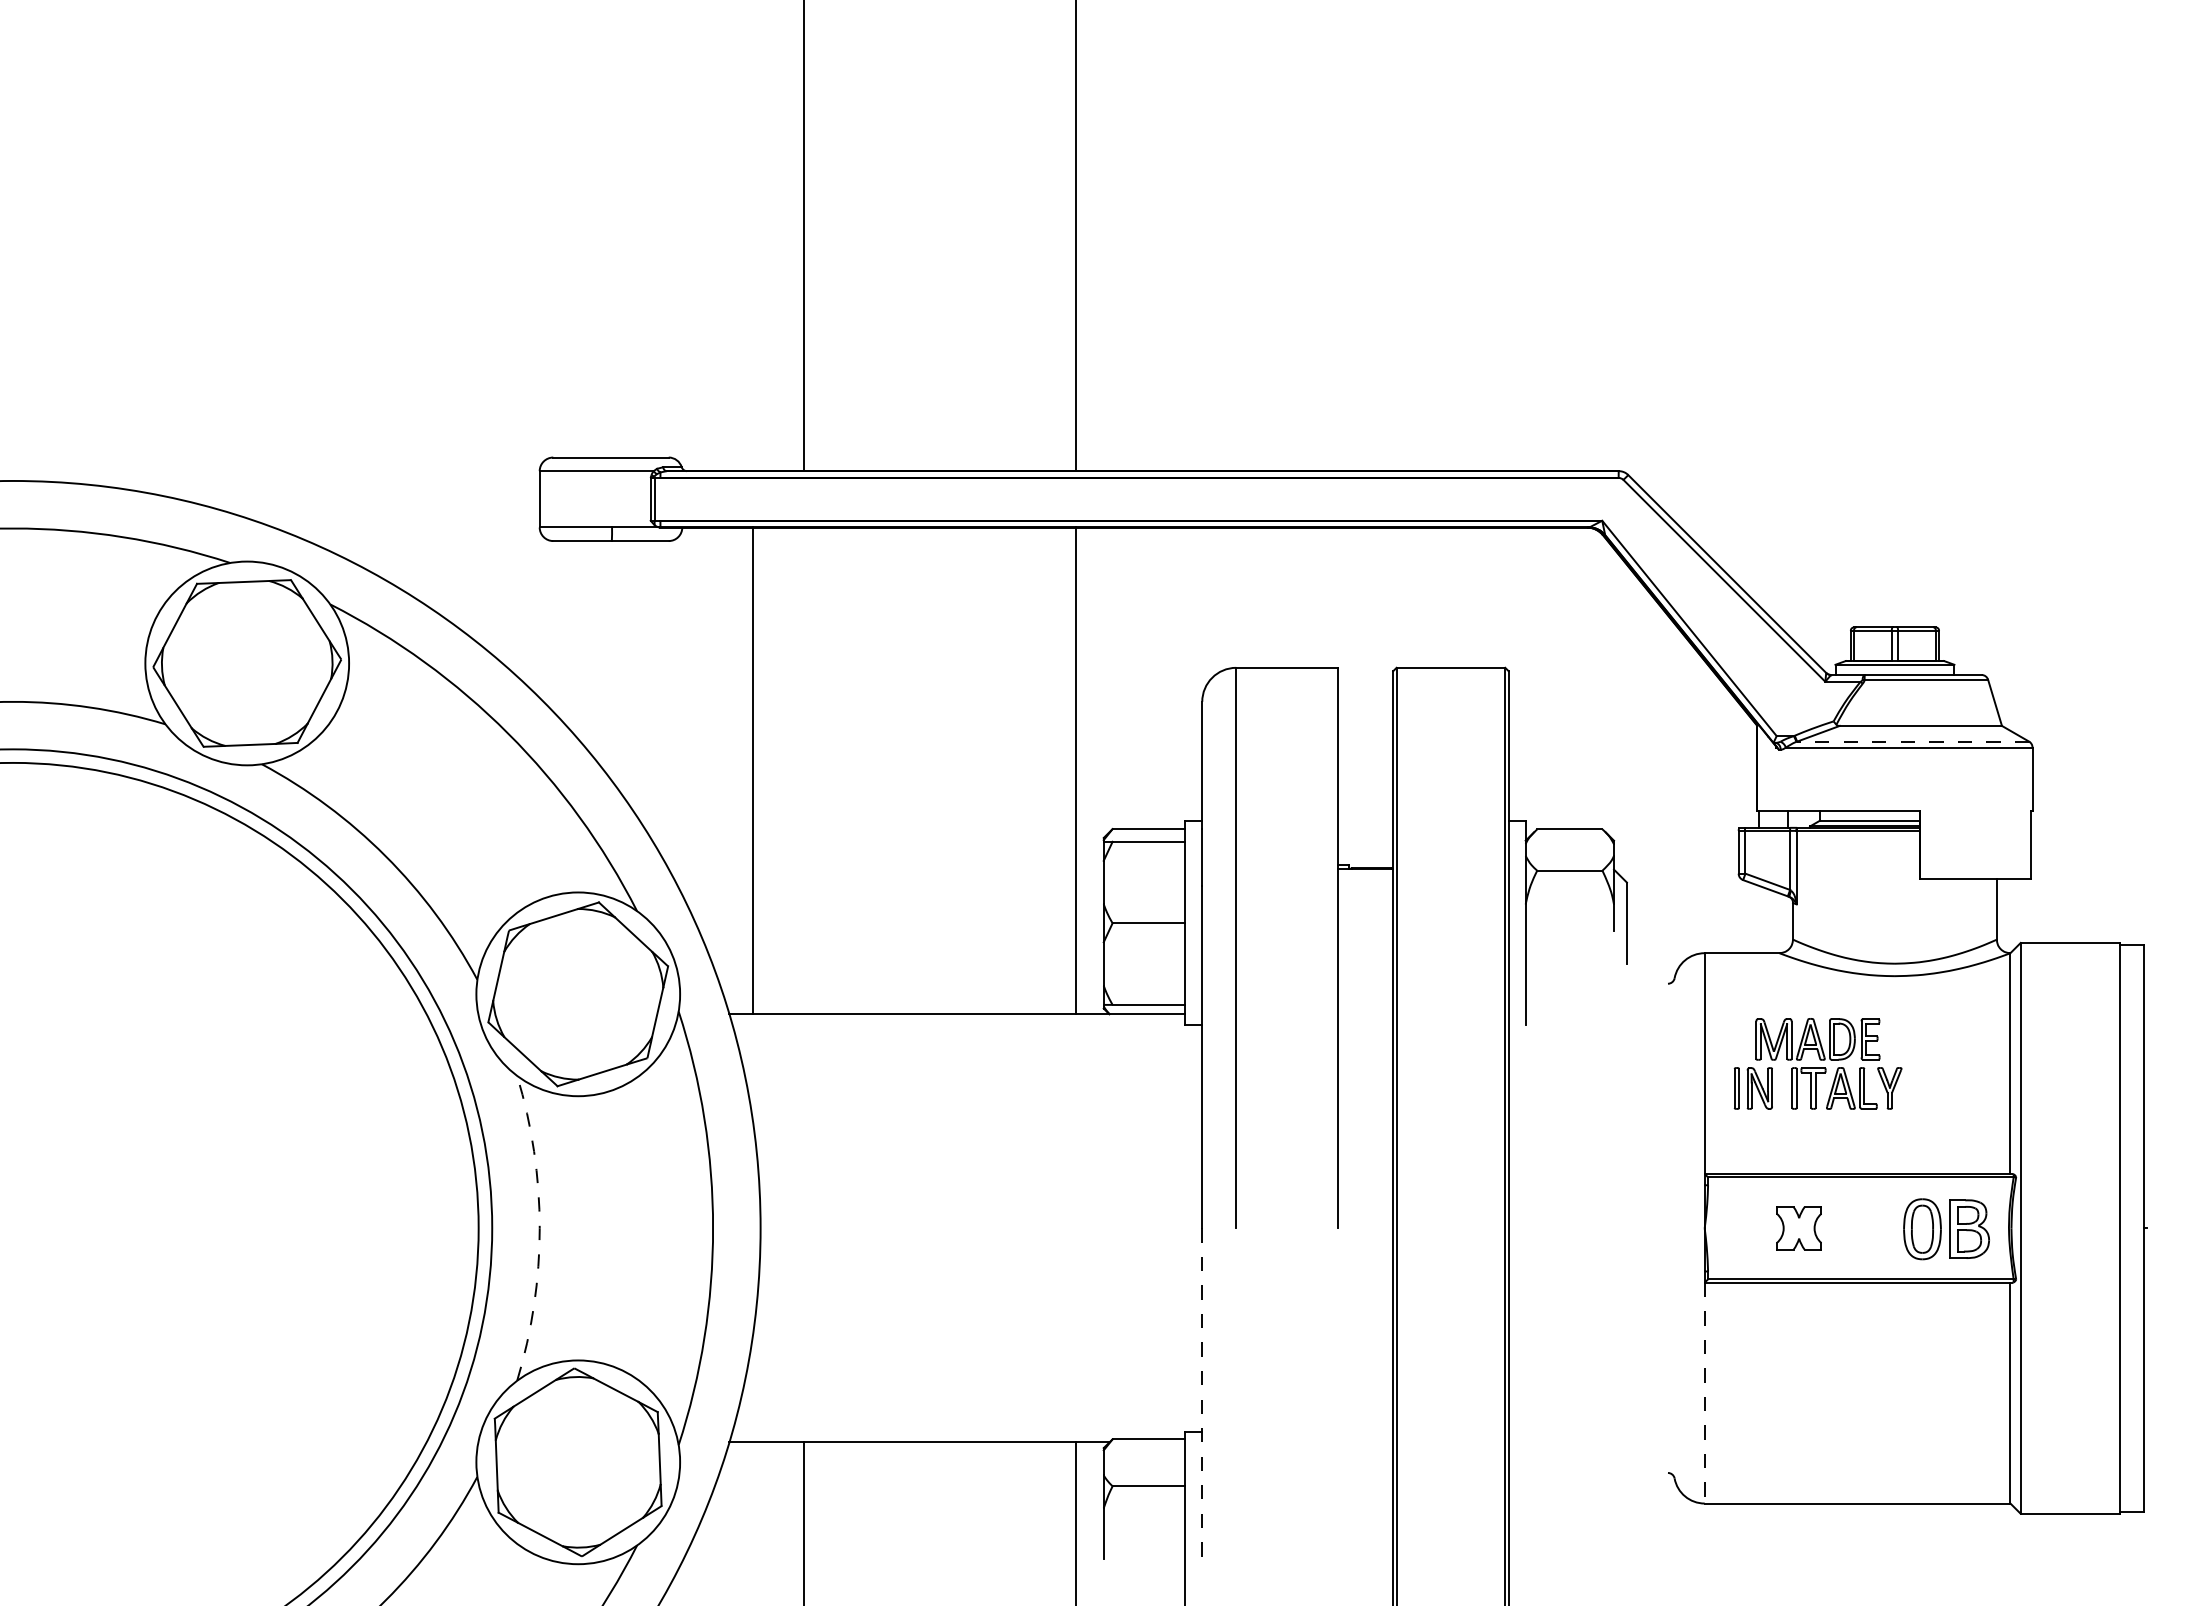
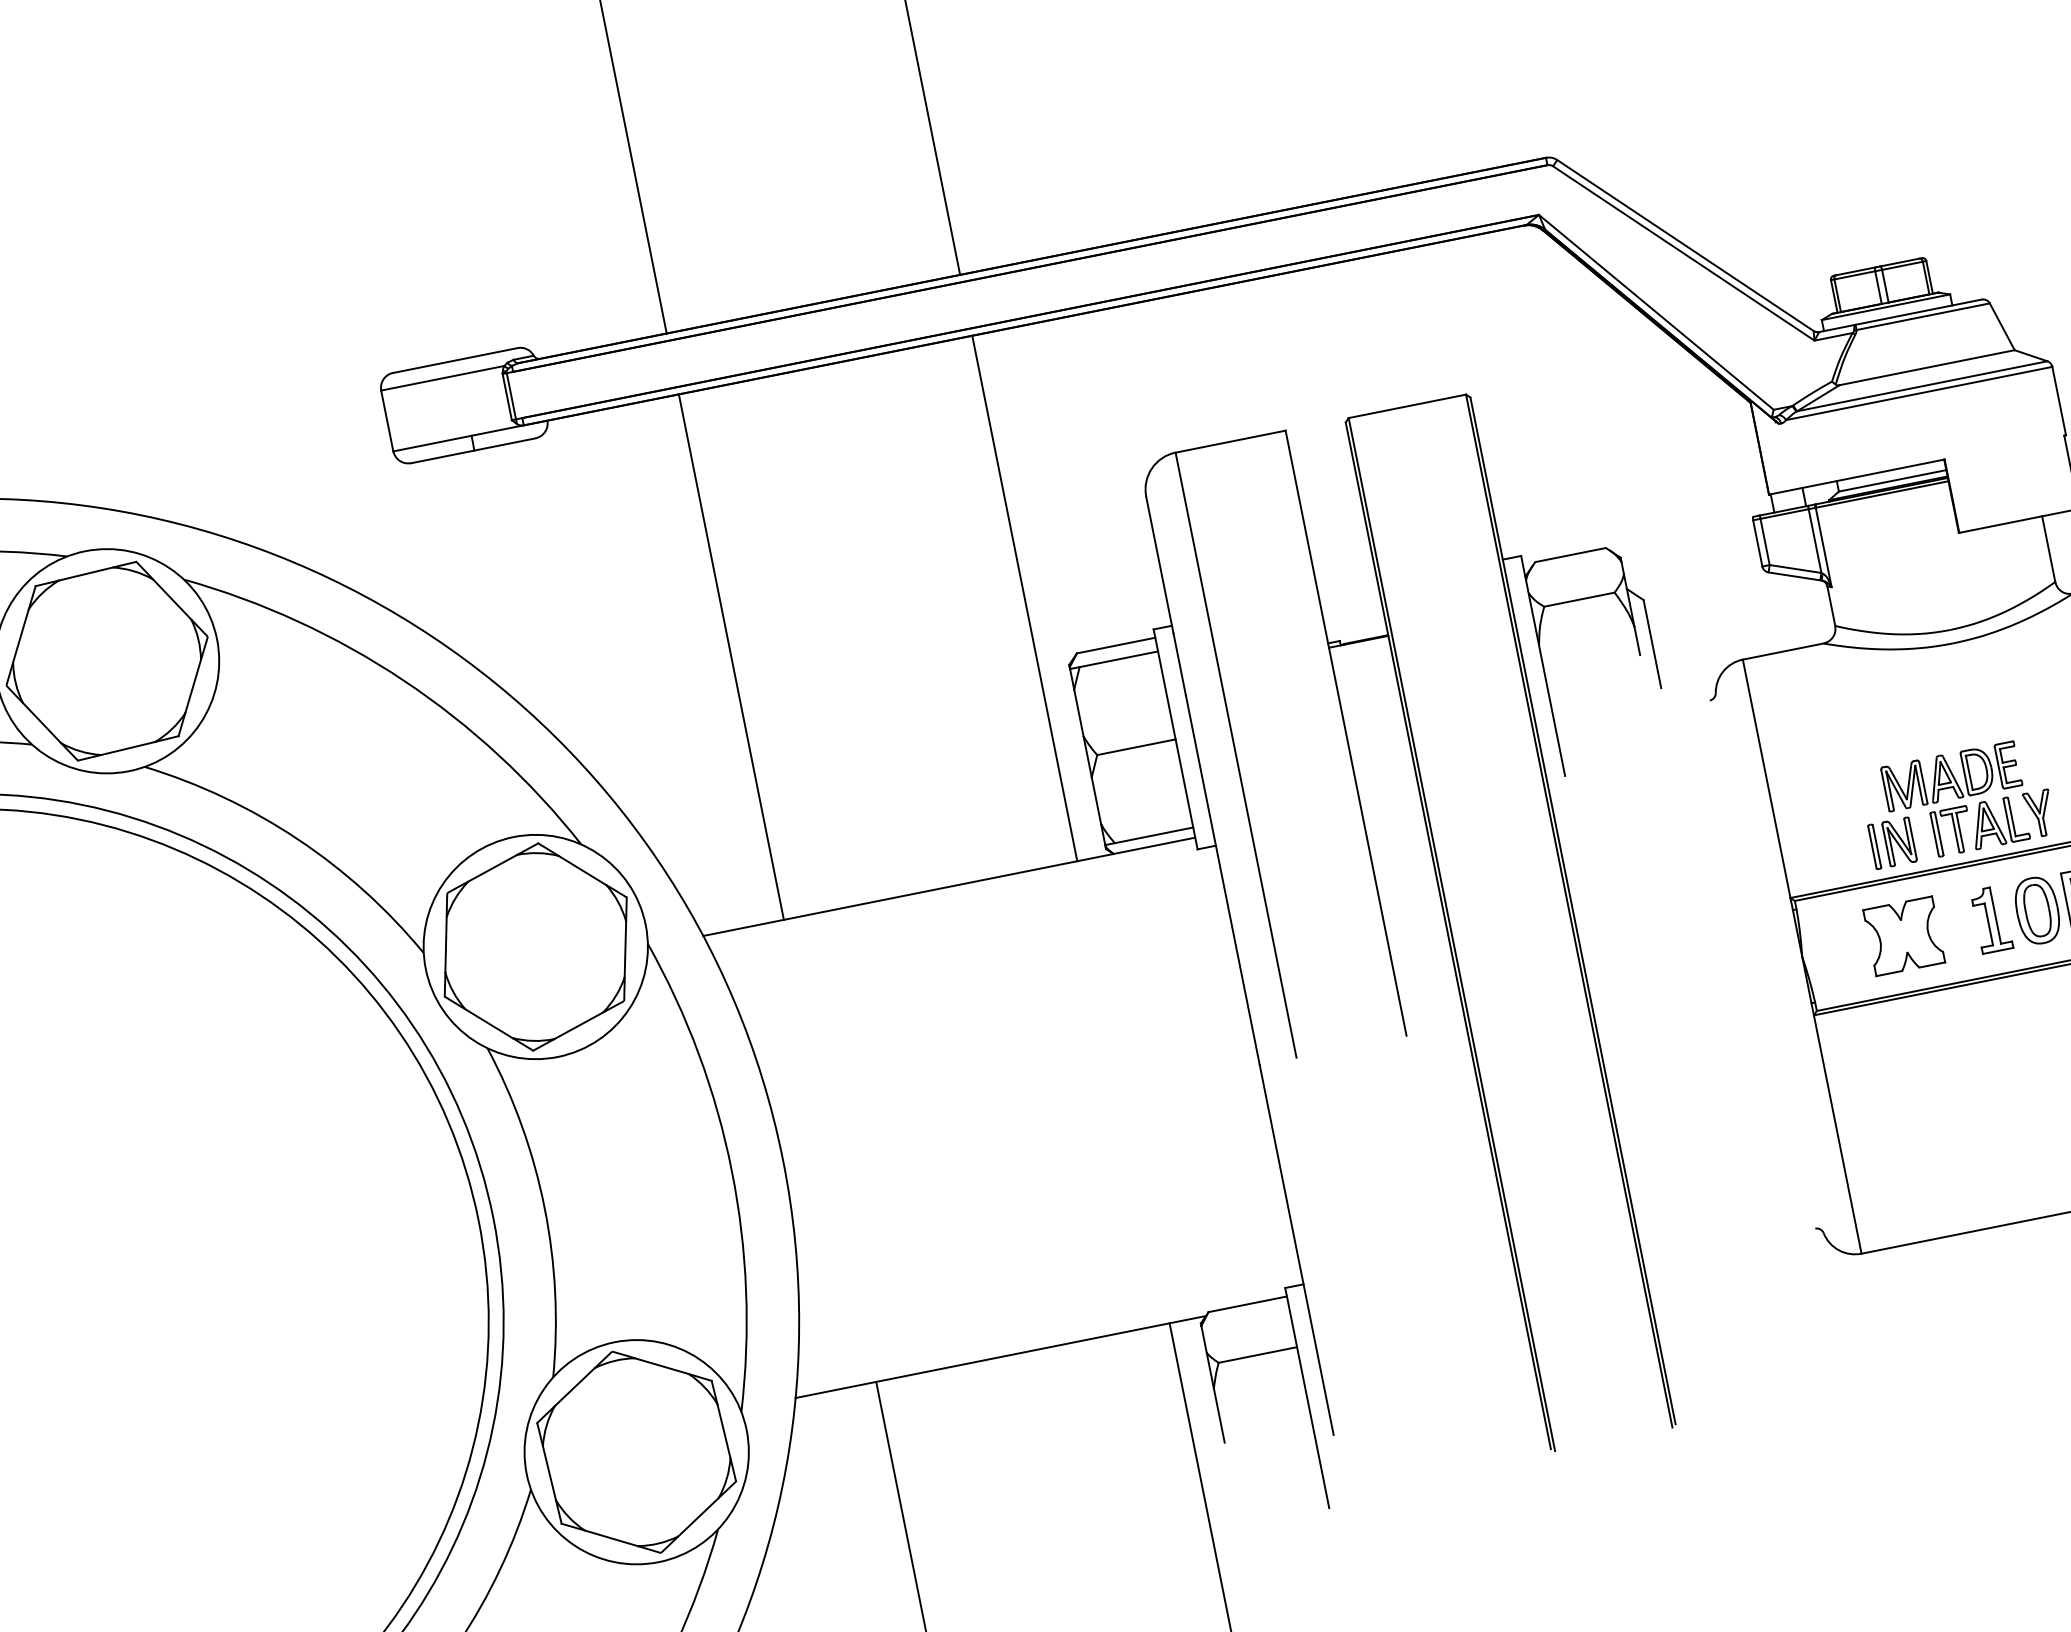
line: (1913, 741) -> (1922, 386), dashed -> solid
line: (753, 770) -> (731, 656), moved
part: (1817, 1063) -> (1956, 802), moved
arc: (539, 1228) -> (544, 1208), dashed -> solid
part: (1798, 1228) -> (1903, 936), size x1.43
part: (1879, 1228) -> (1990, 919), added
line: (1704, 1393) -> (1837, 1134), dashed -> solid
line: (1202, 1400) -> (1297, 1250), dashed -> solid

